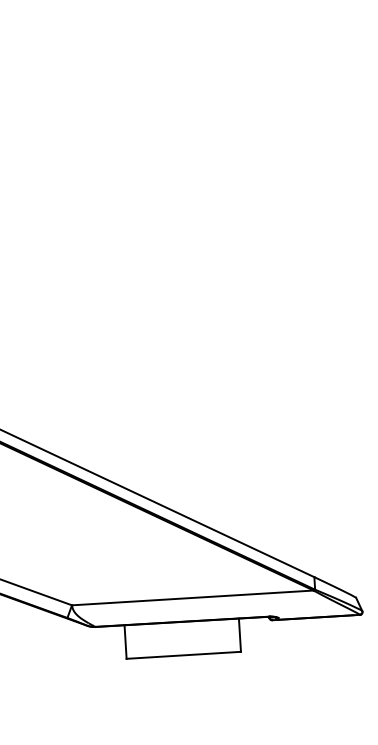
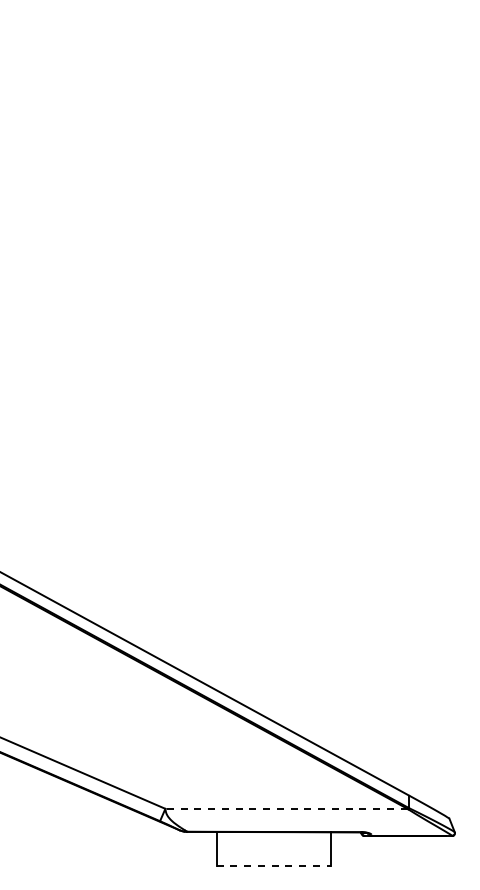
line: (191, 597) -> (285, 808), solid -> dashed
line: (184, 655) -> (274, 865), solid -> dashed

